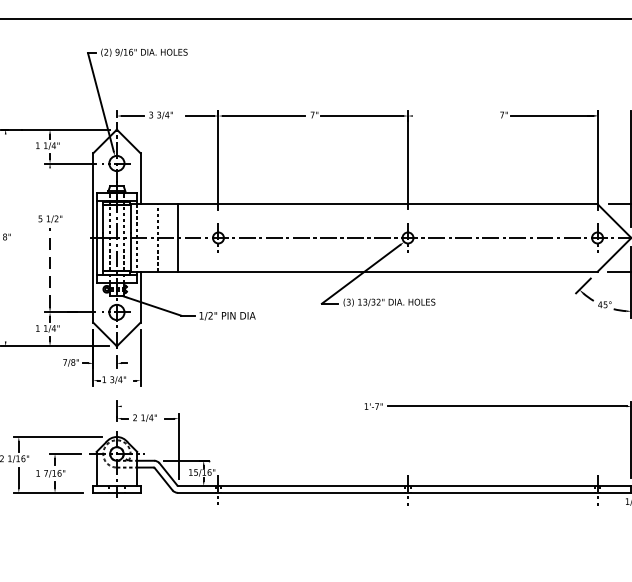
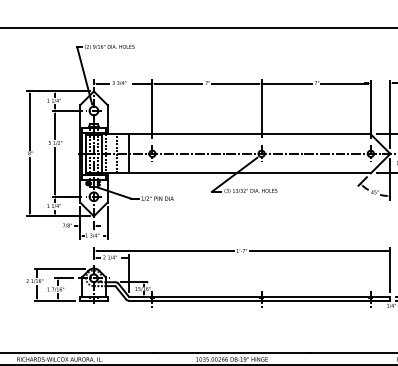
line: (452, 115) -> (287, 83), added
line: (5, 181) -> (29, 121), added
line: (50, 190) -> (55, 126), added
line: (50, 268) -> (55, 171), dashed -> solid
line: (5, 292) -> (29, 185), added
line: (241, 405) -> (165, 250), added

